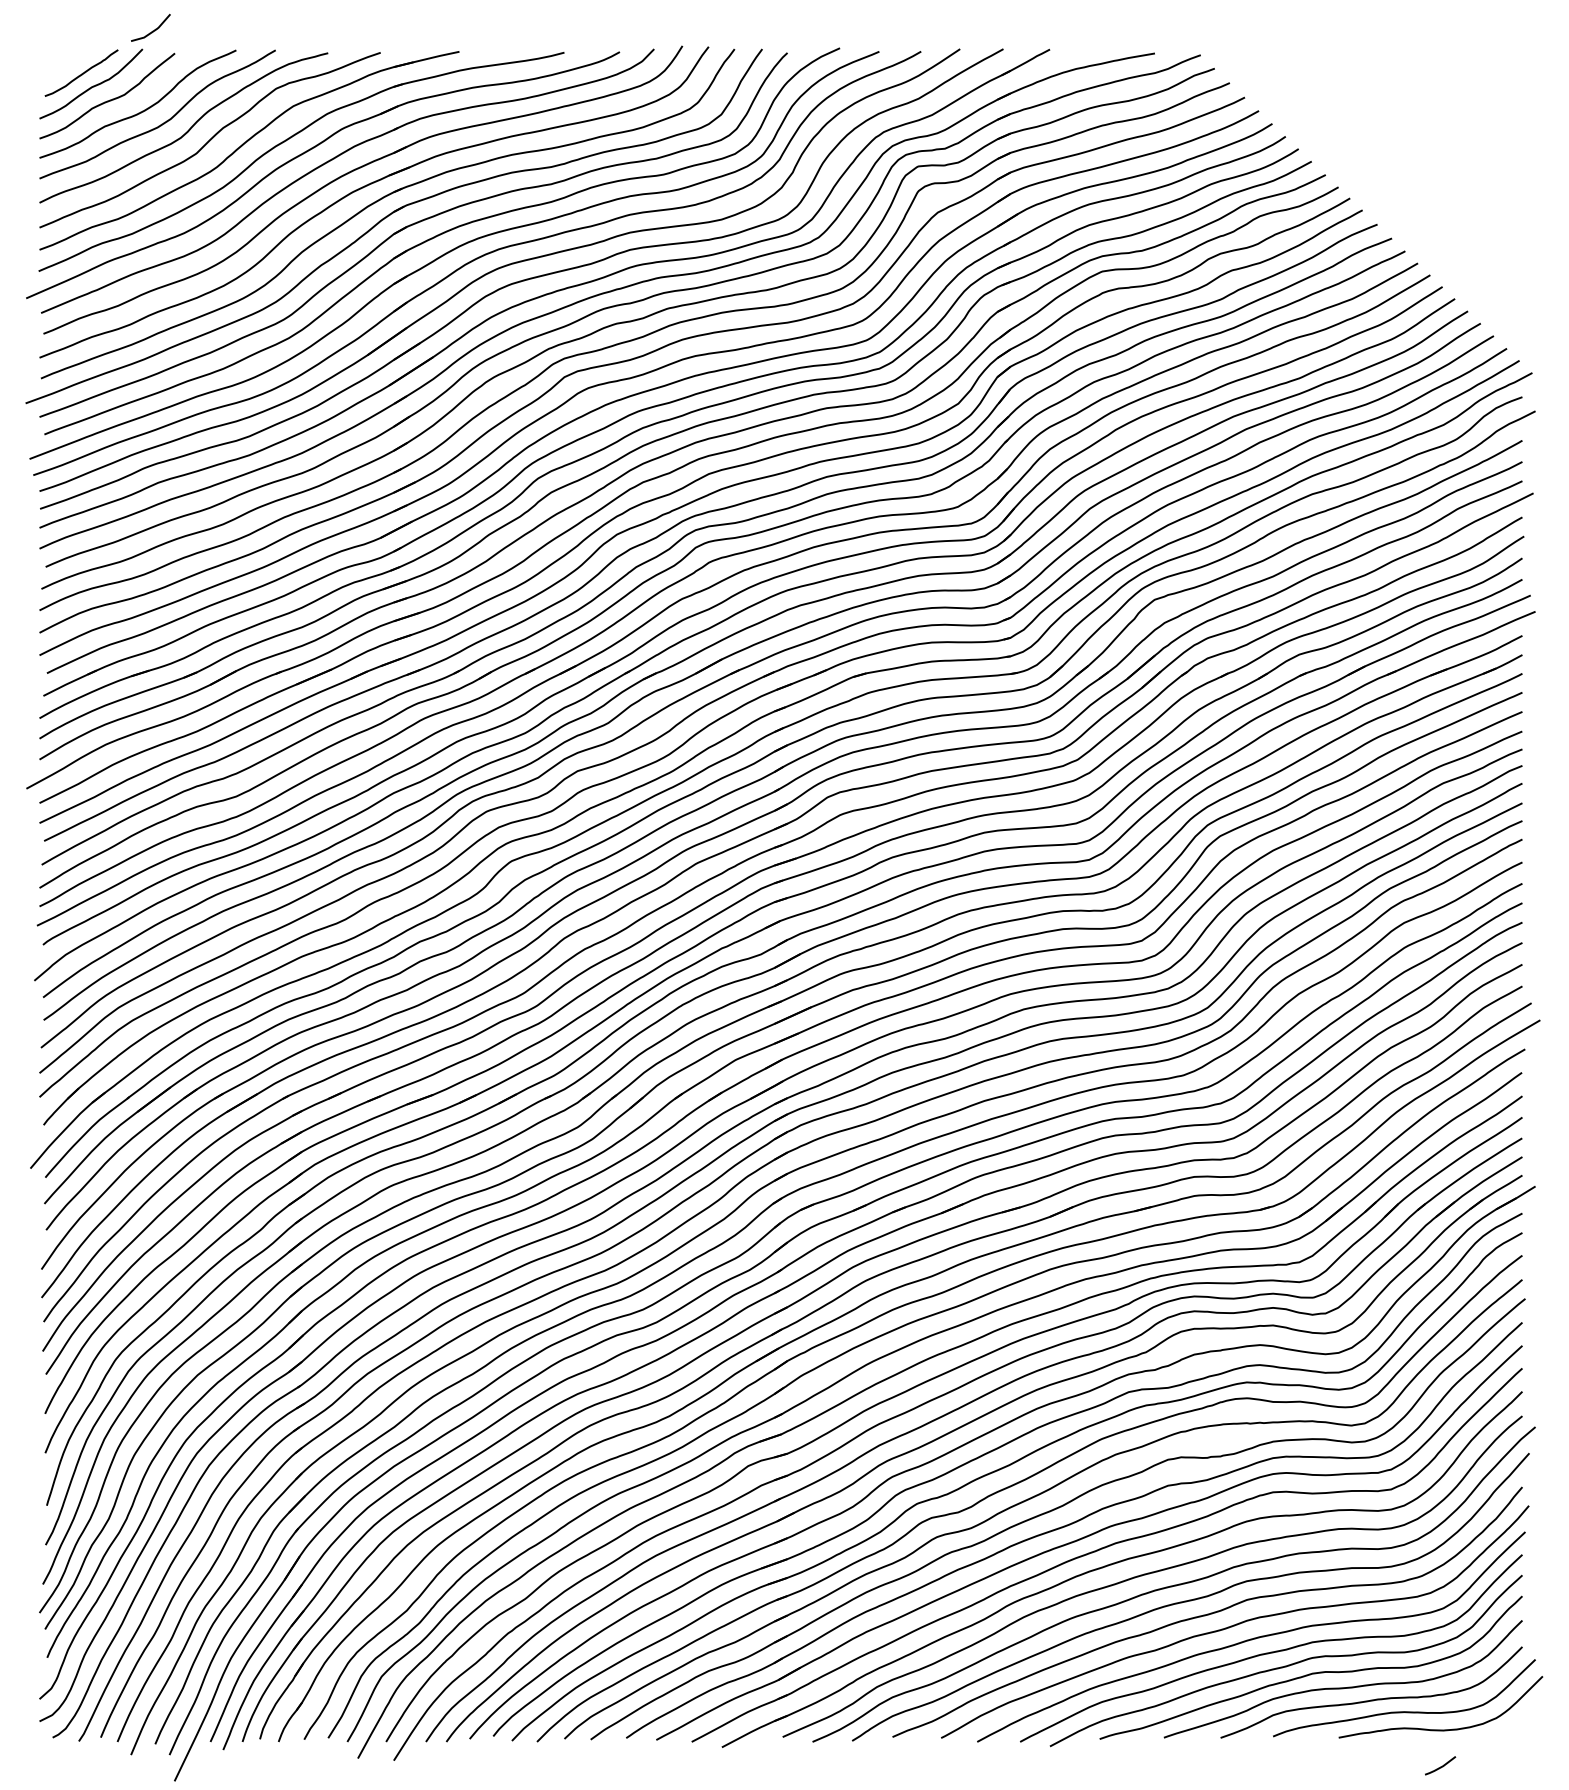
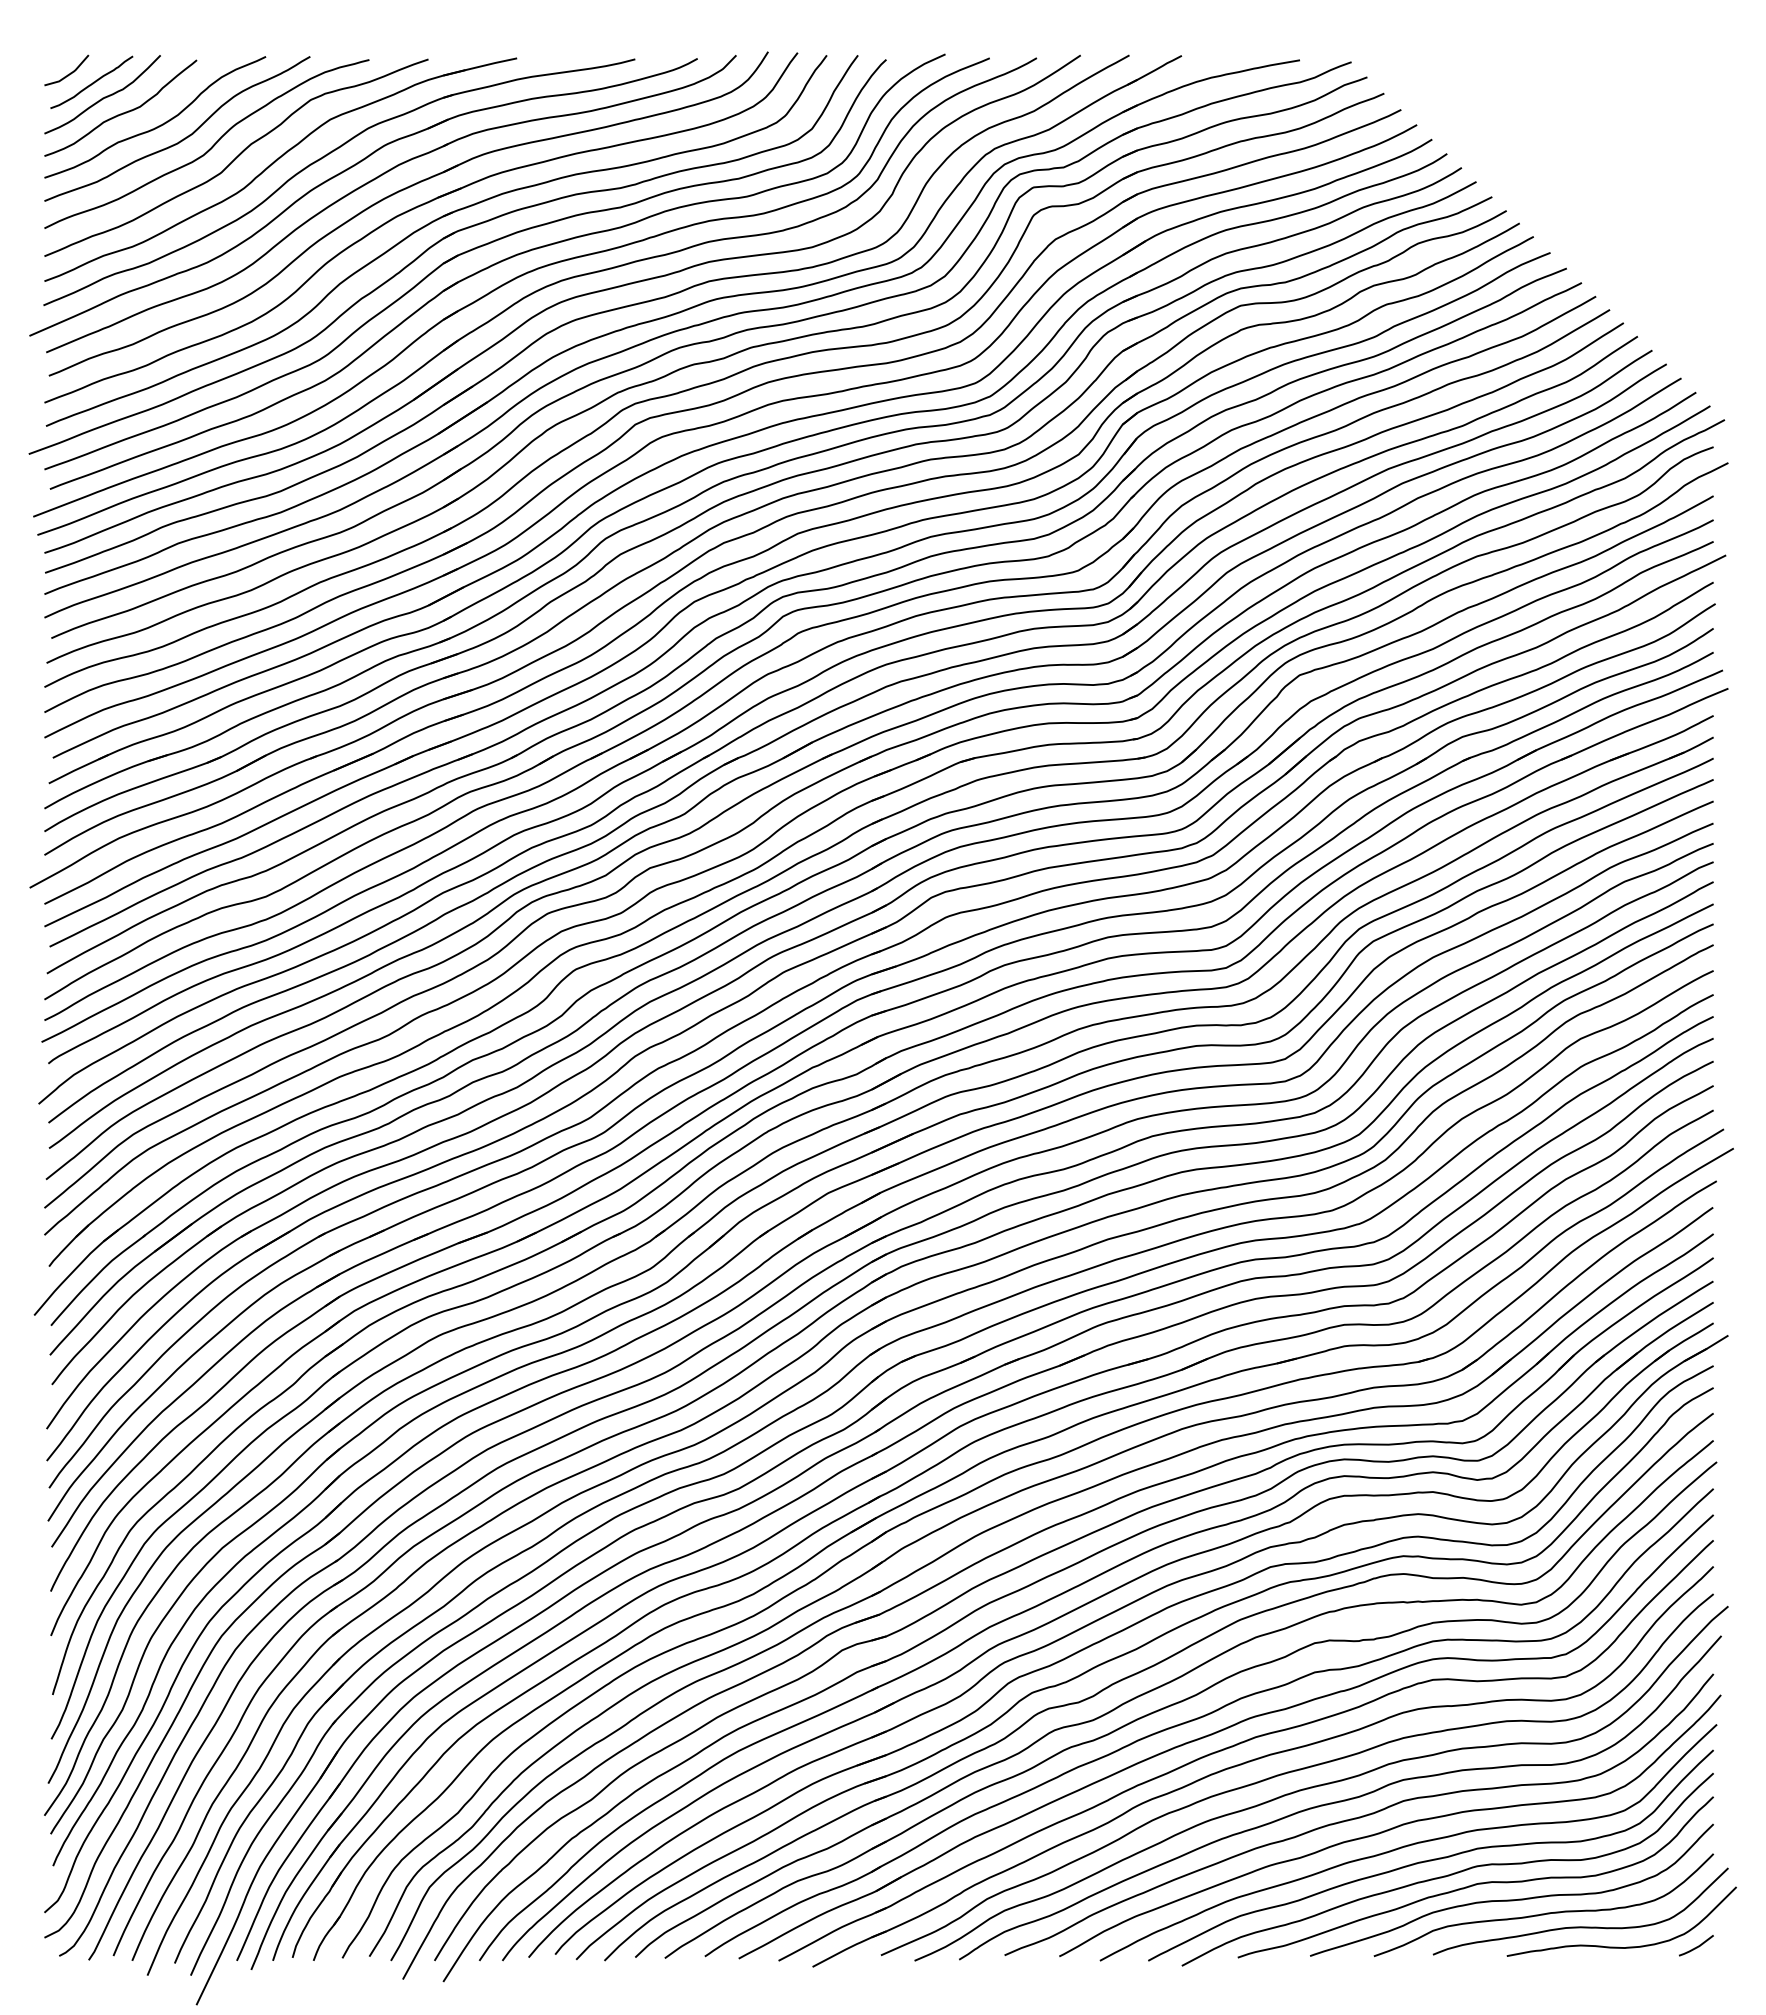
line: (151, 31) -> (67, 74), moved
line: (1440, 1766) -> (1696, 1946), moved

